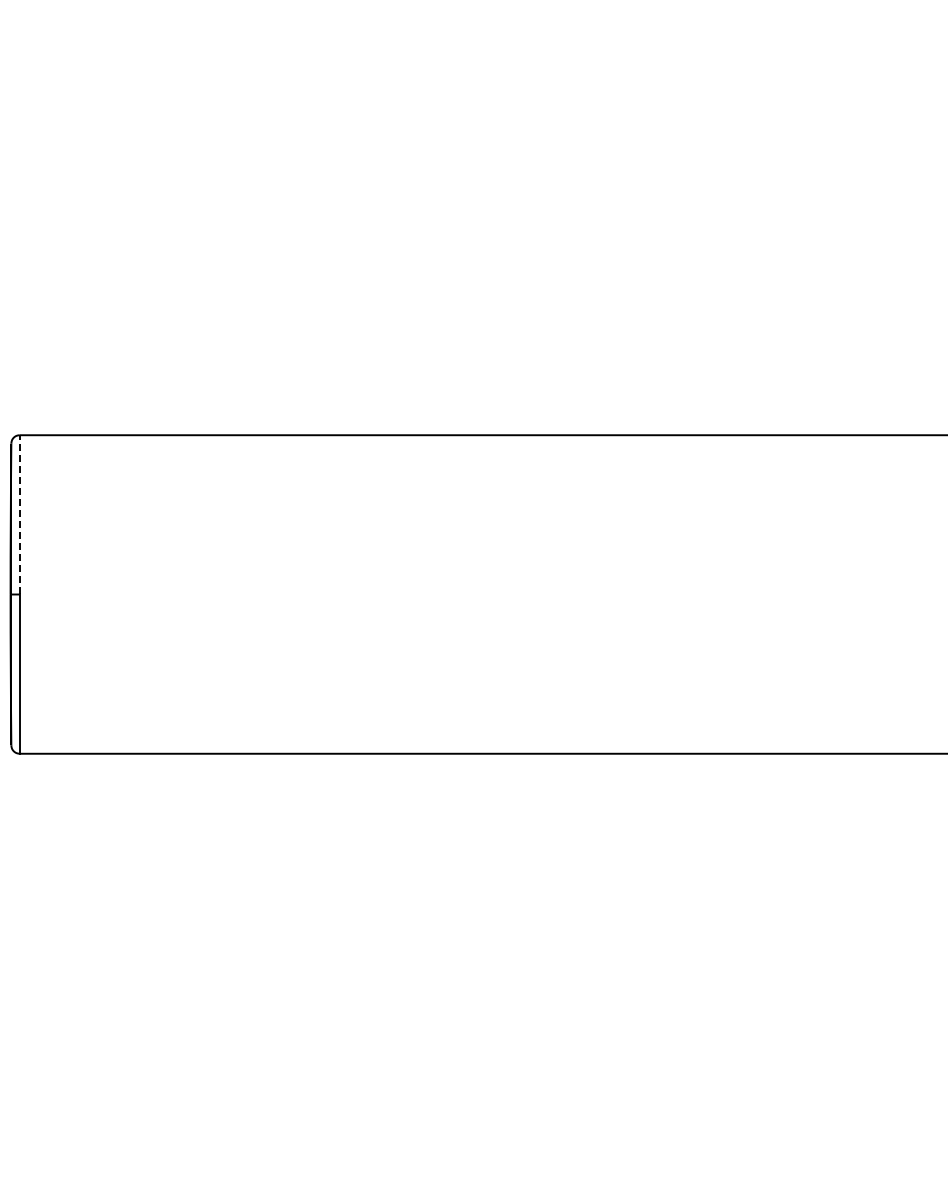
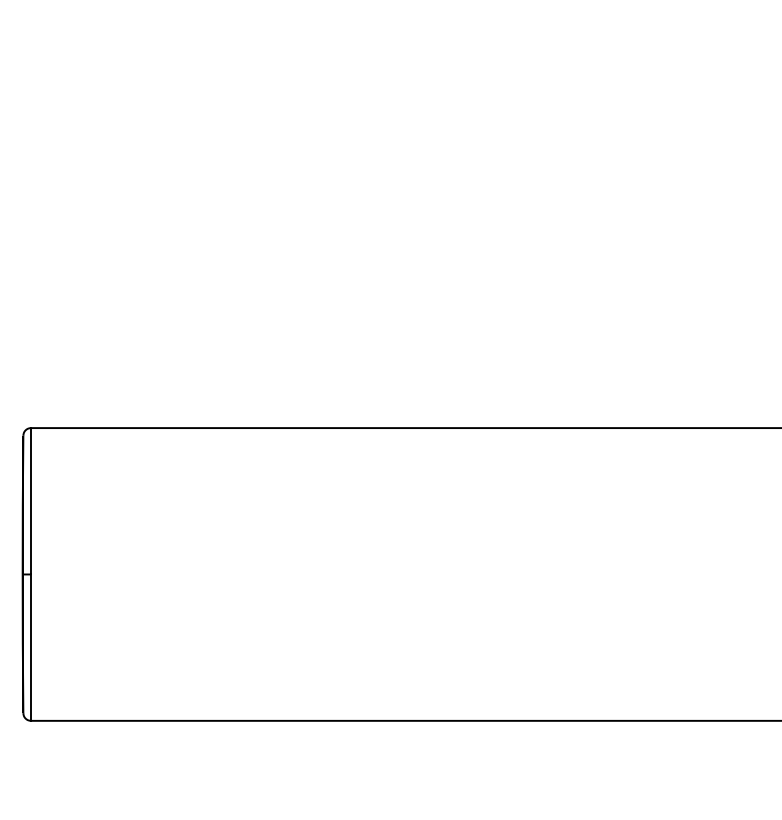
line: (19, 514) -> (30, 500), dashed -> solid

